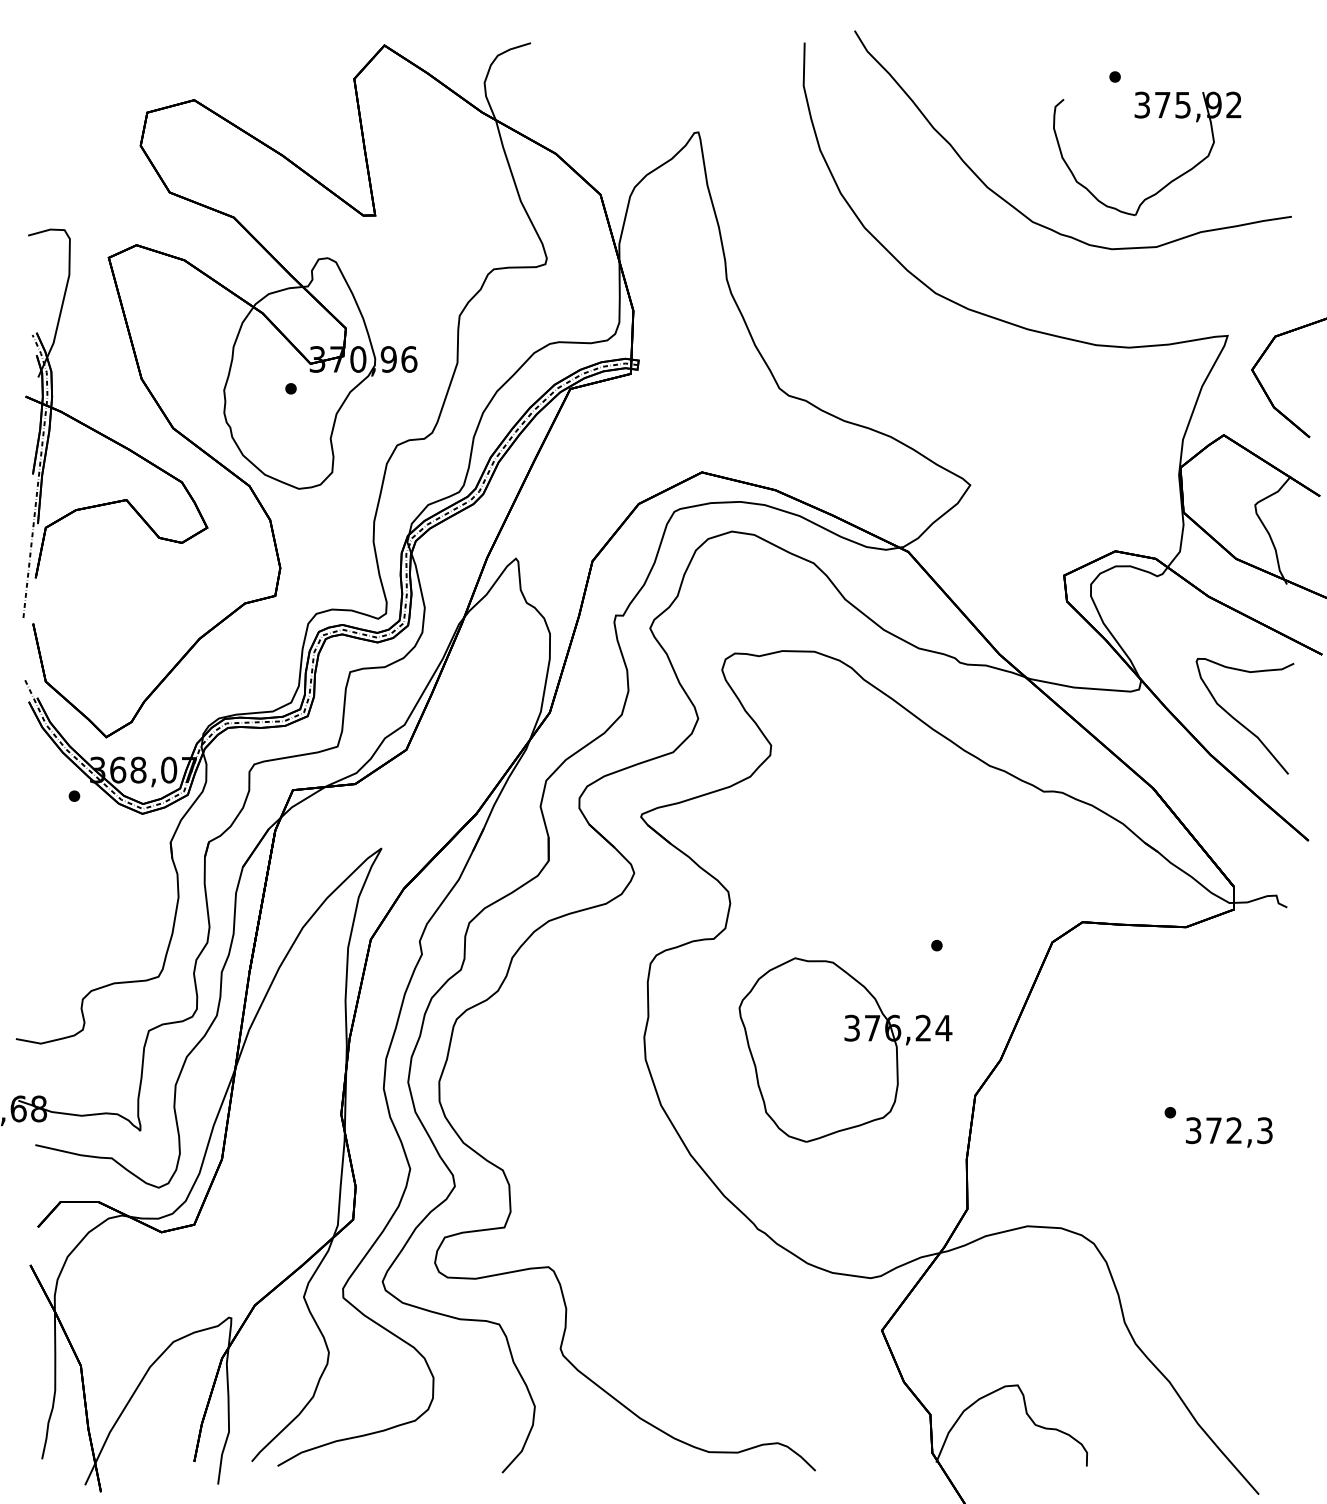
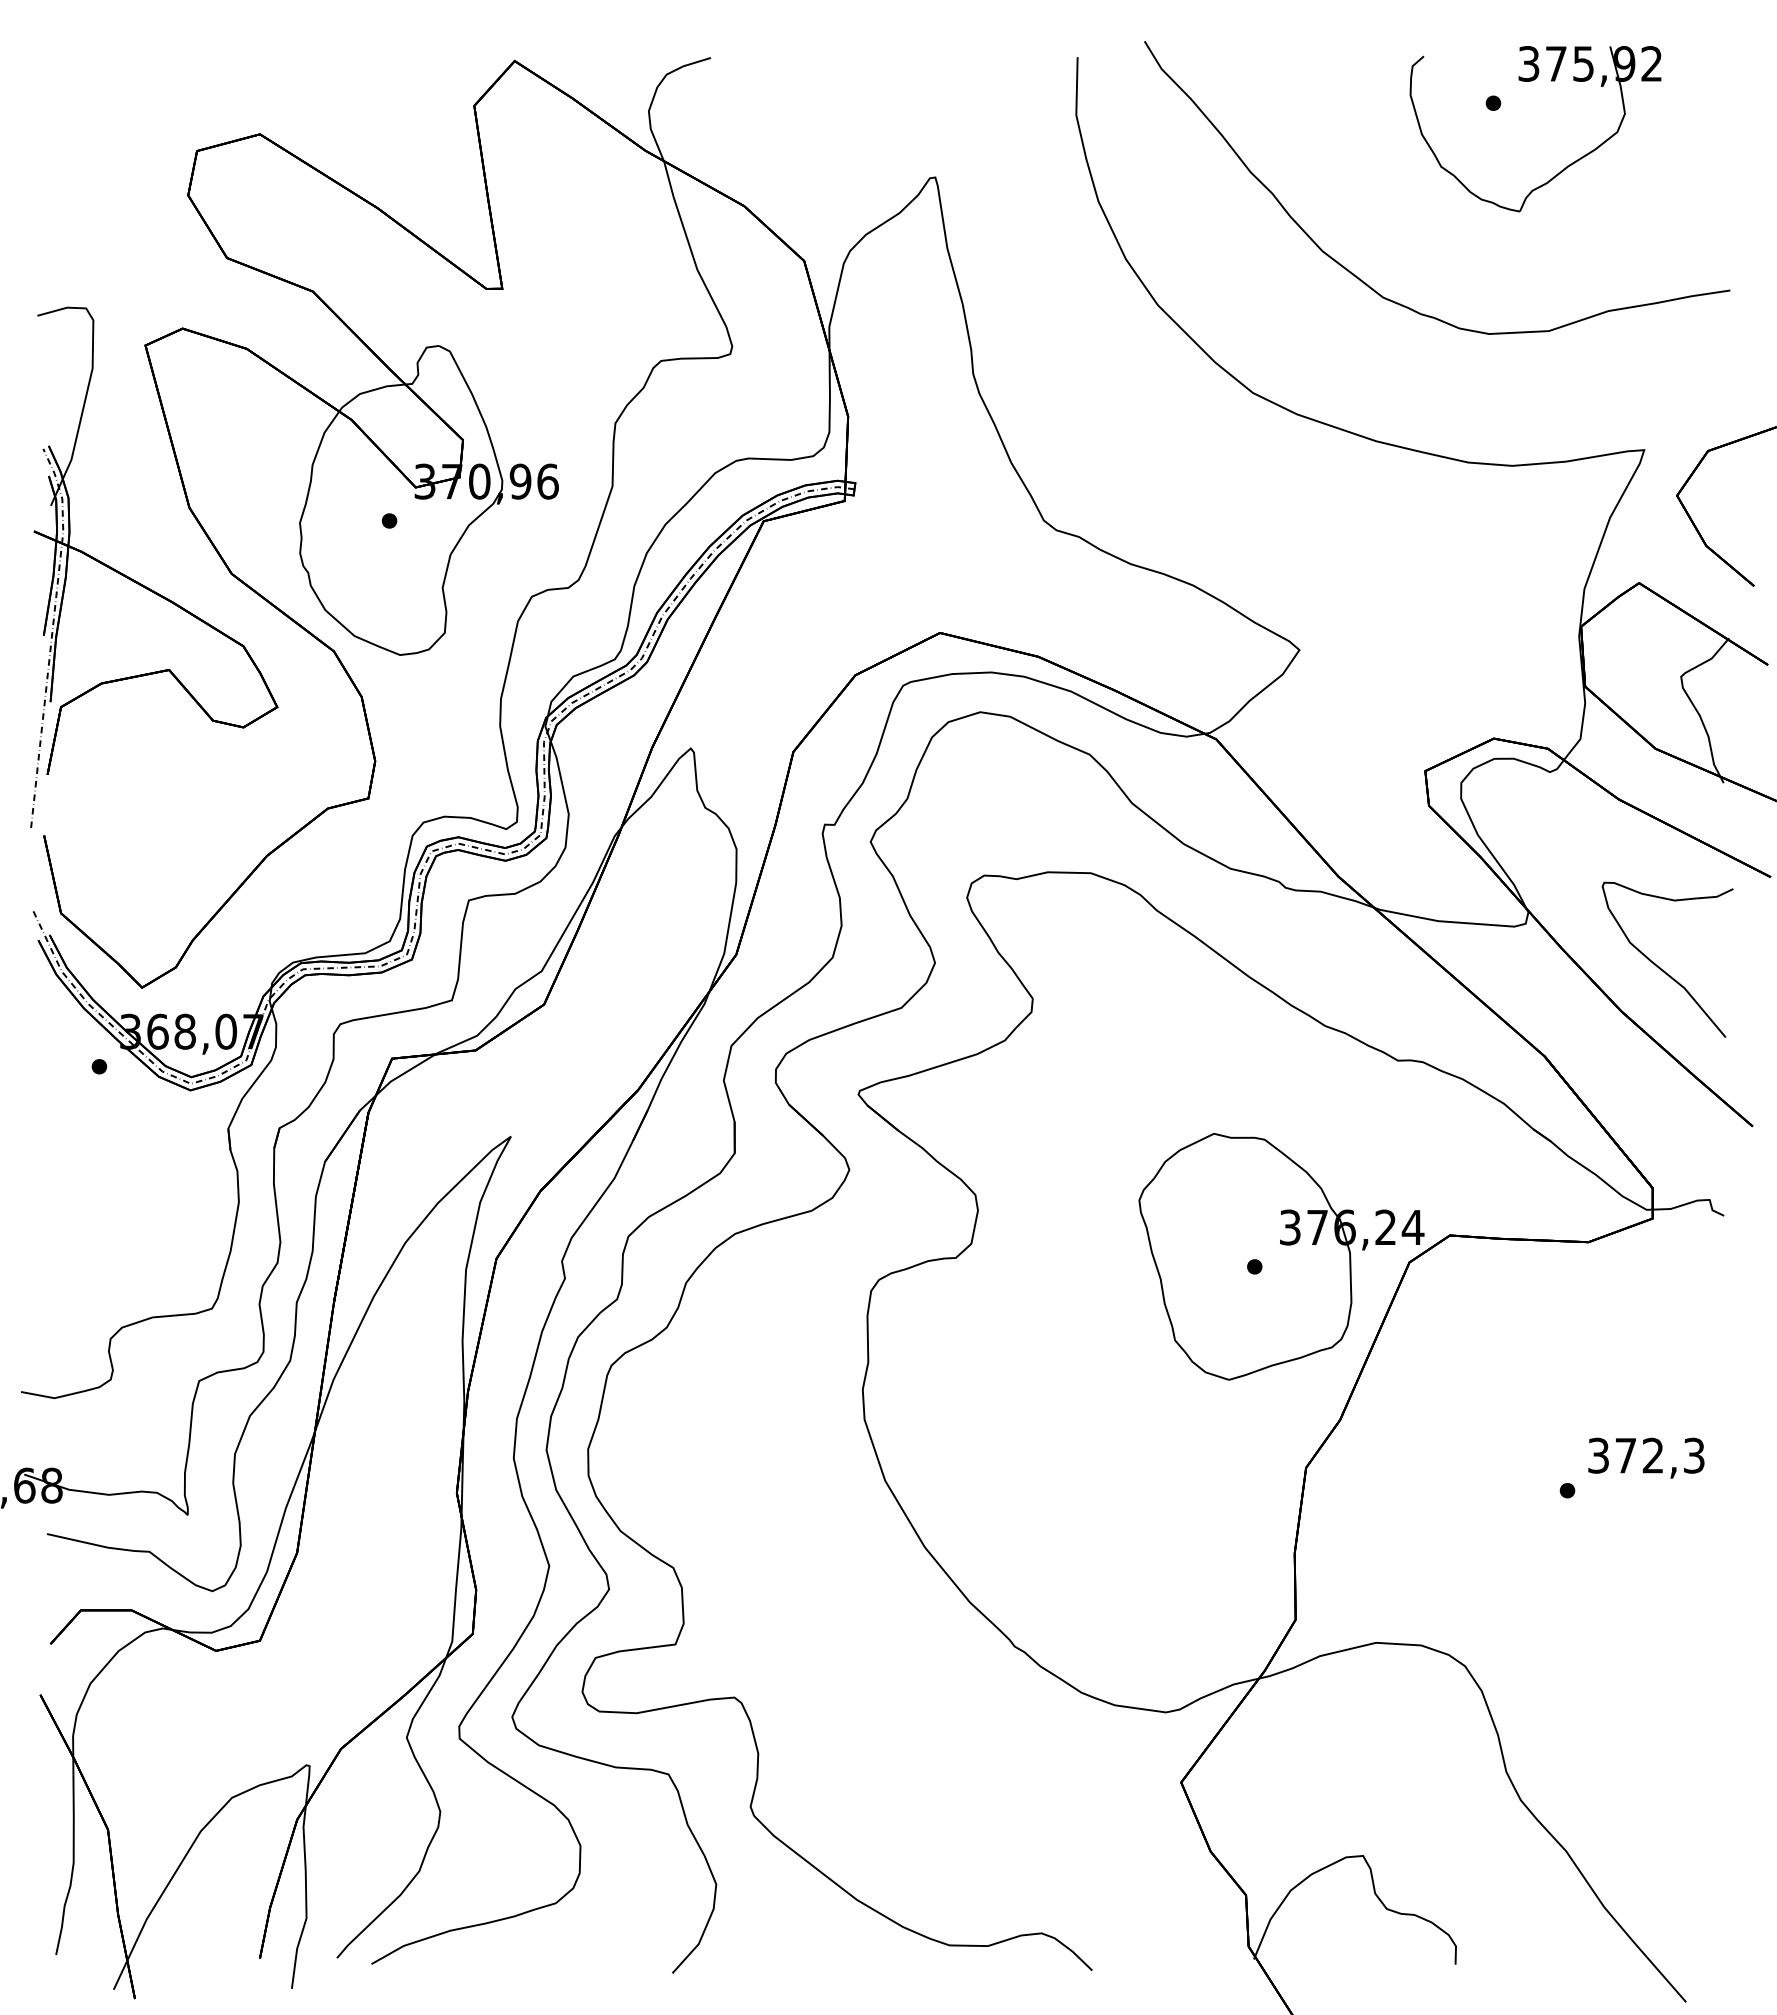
part: (1168, 183) -> (1563, 168), moved
part: (845, 1049) -> (1281, 1256), moved
text: (1229, 1131) -> (1646, 1457), moved

